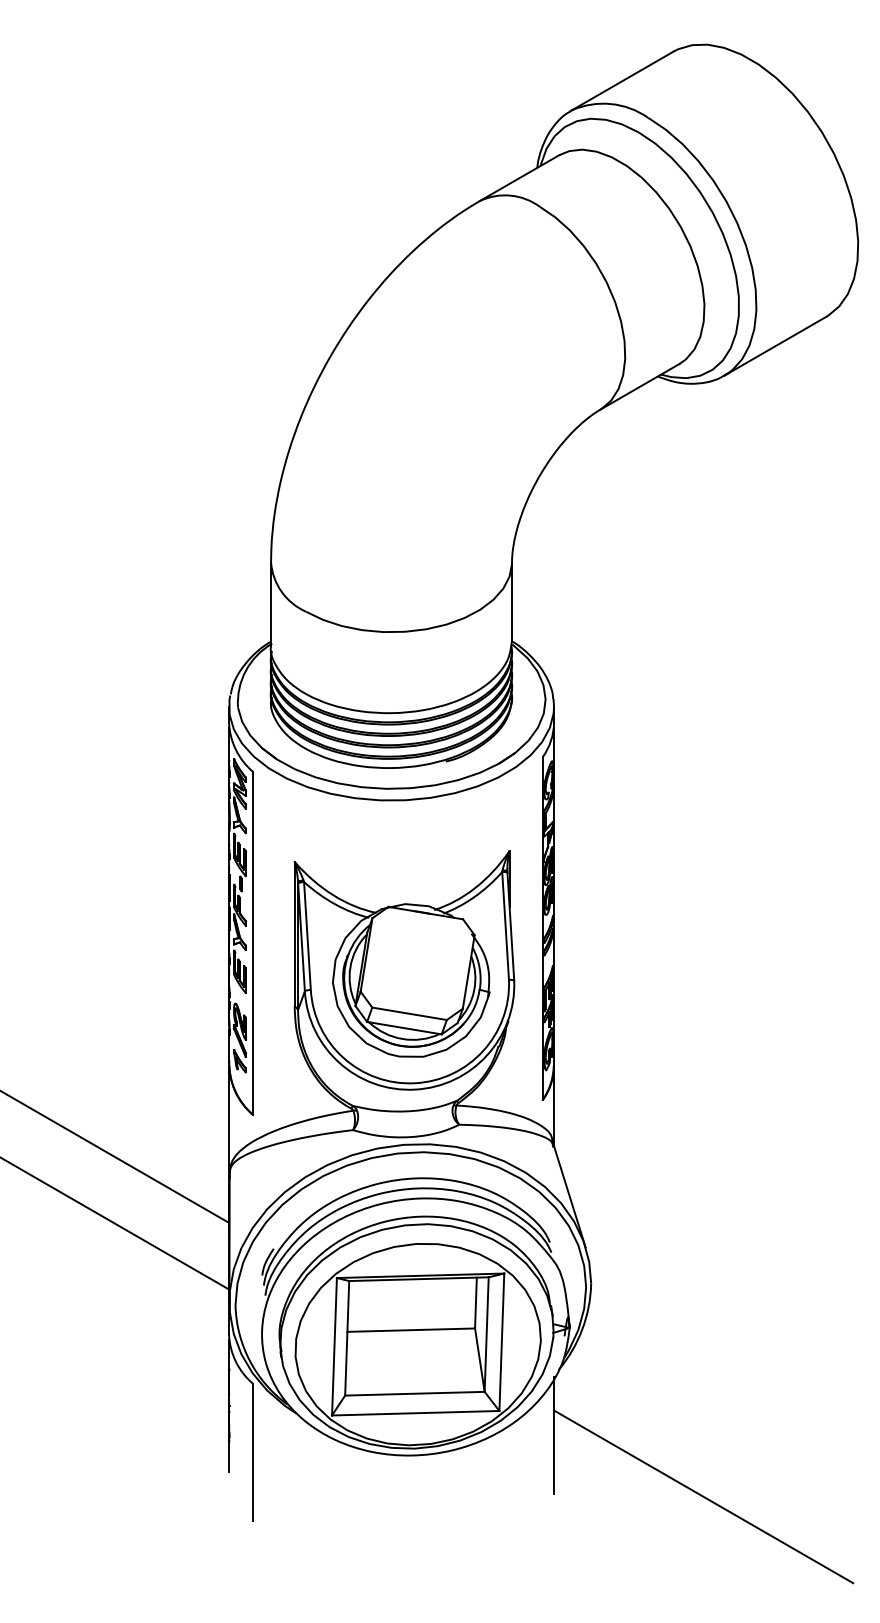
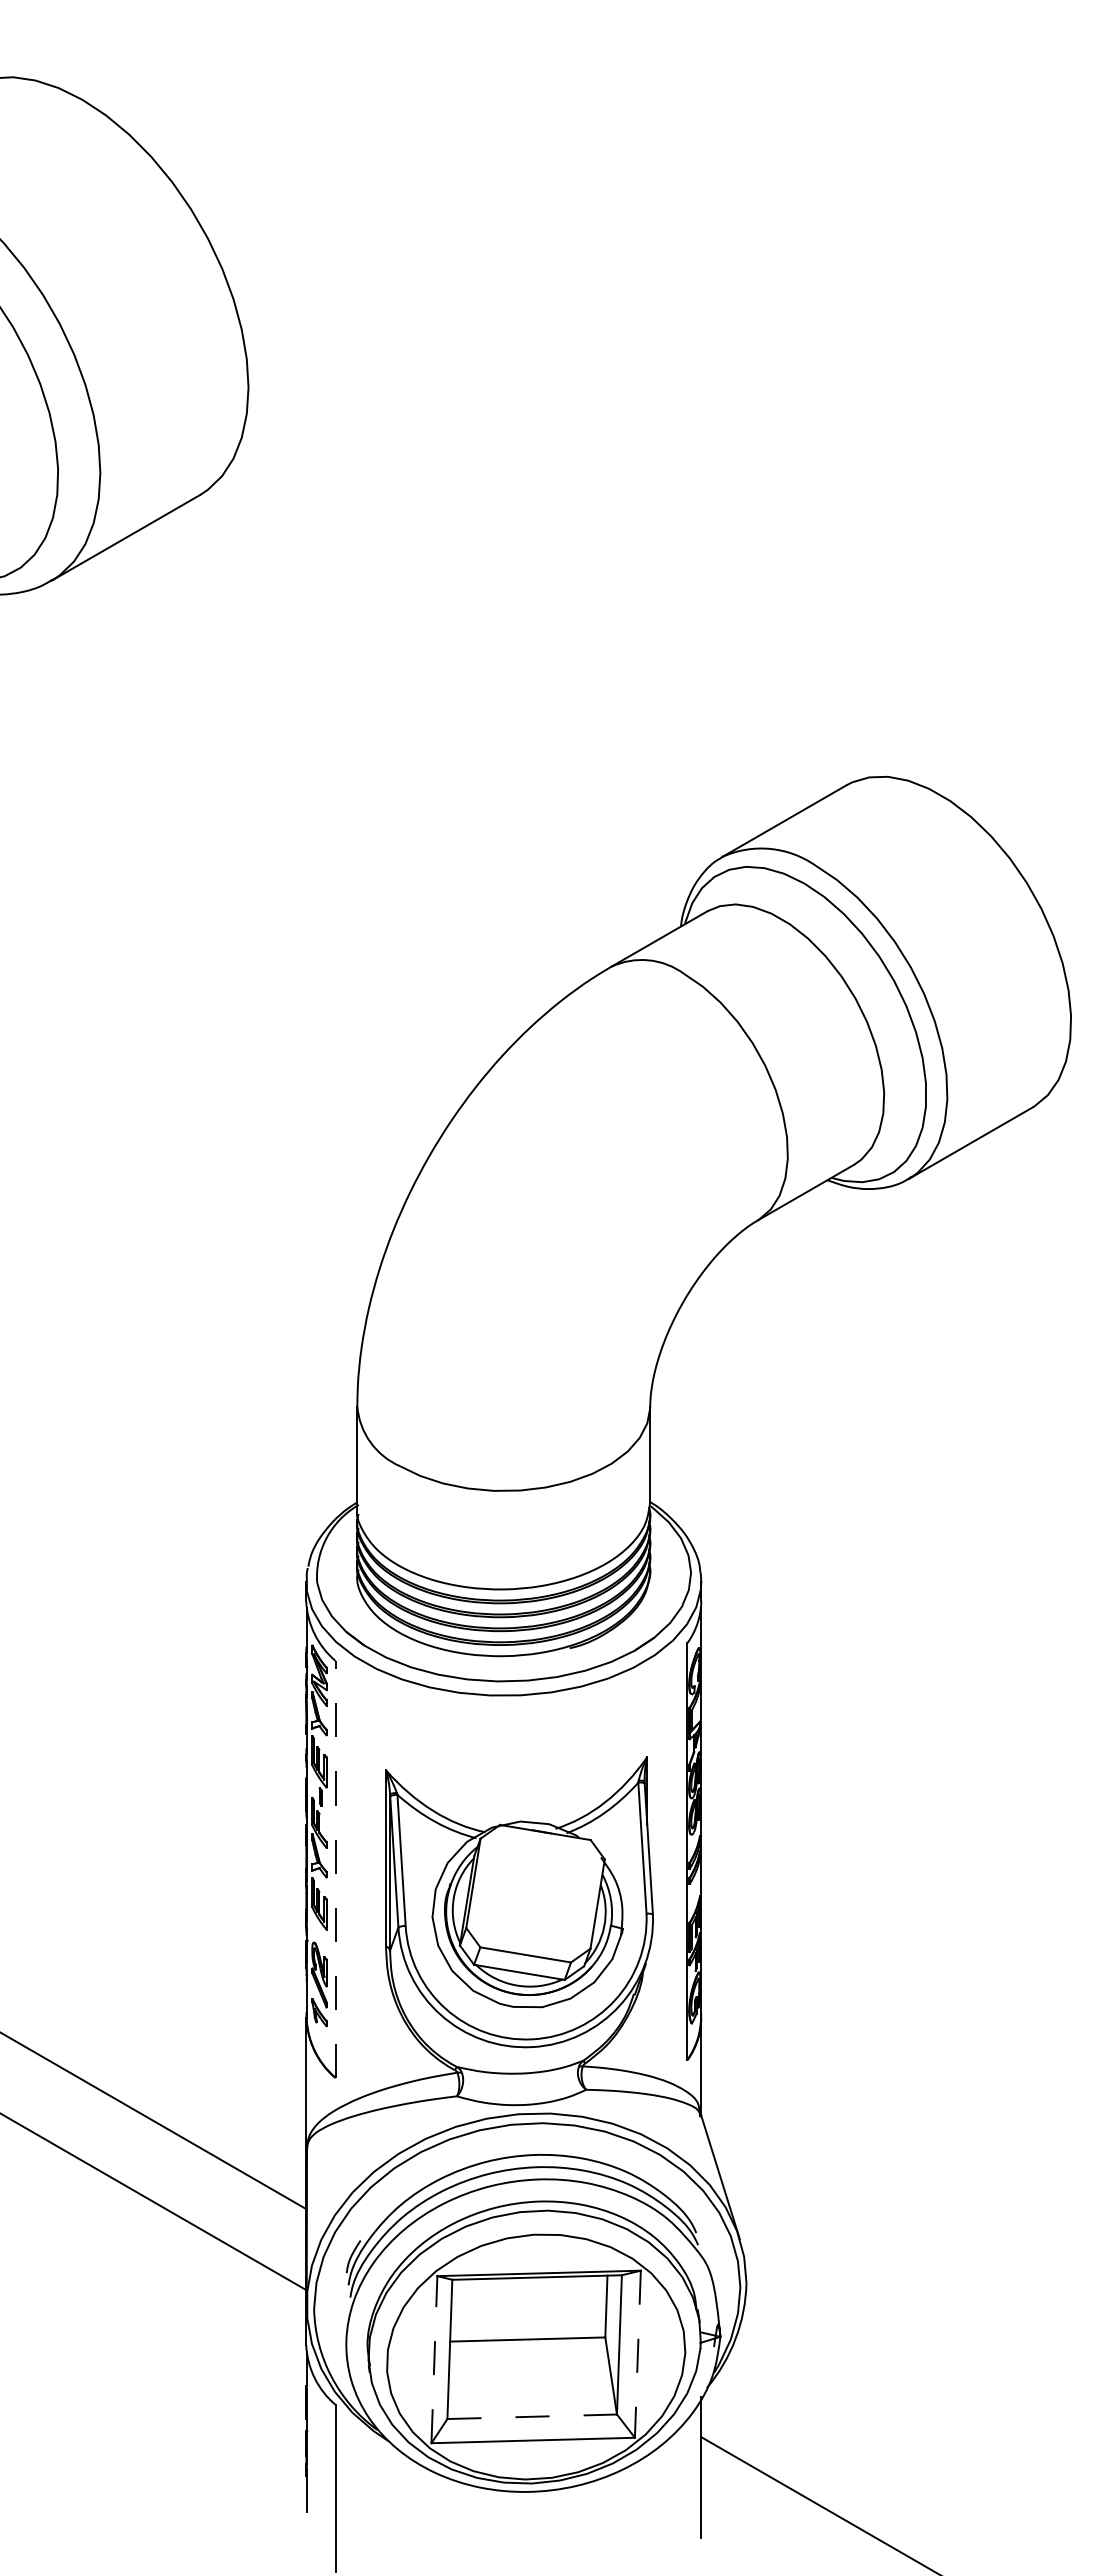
line: (253, 943) -> (335, 1869), solid -> dashed
line: (501, 1342) -> (637, 2354), solid -> dashed
line: (334, 1346) -> (434, 2359), solid -> dashed
line: (415, 1393) -> (532, 2416), solid -> dashed

